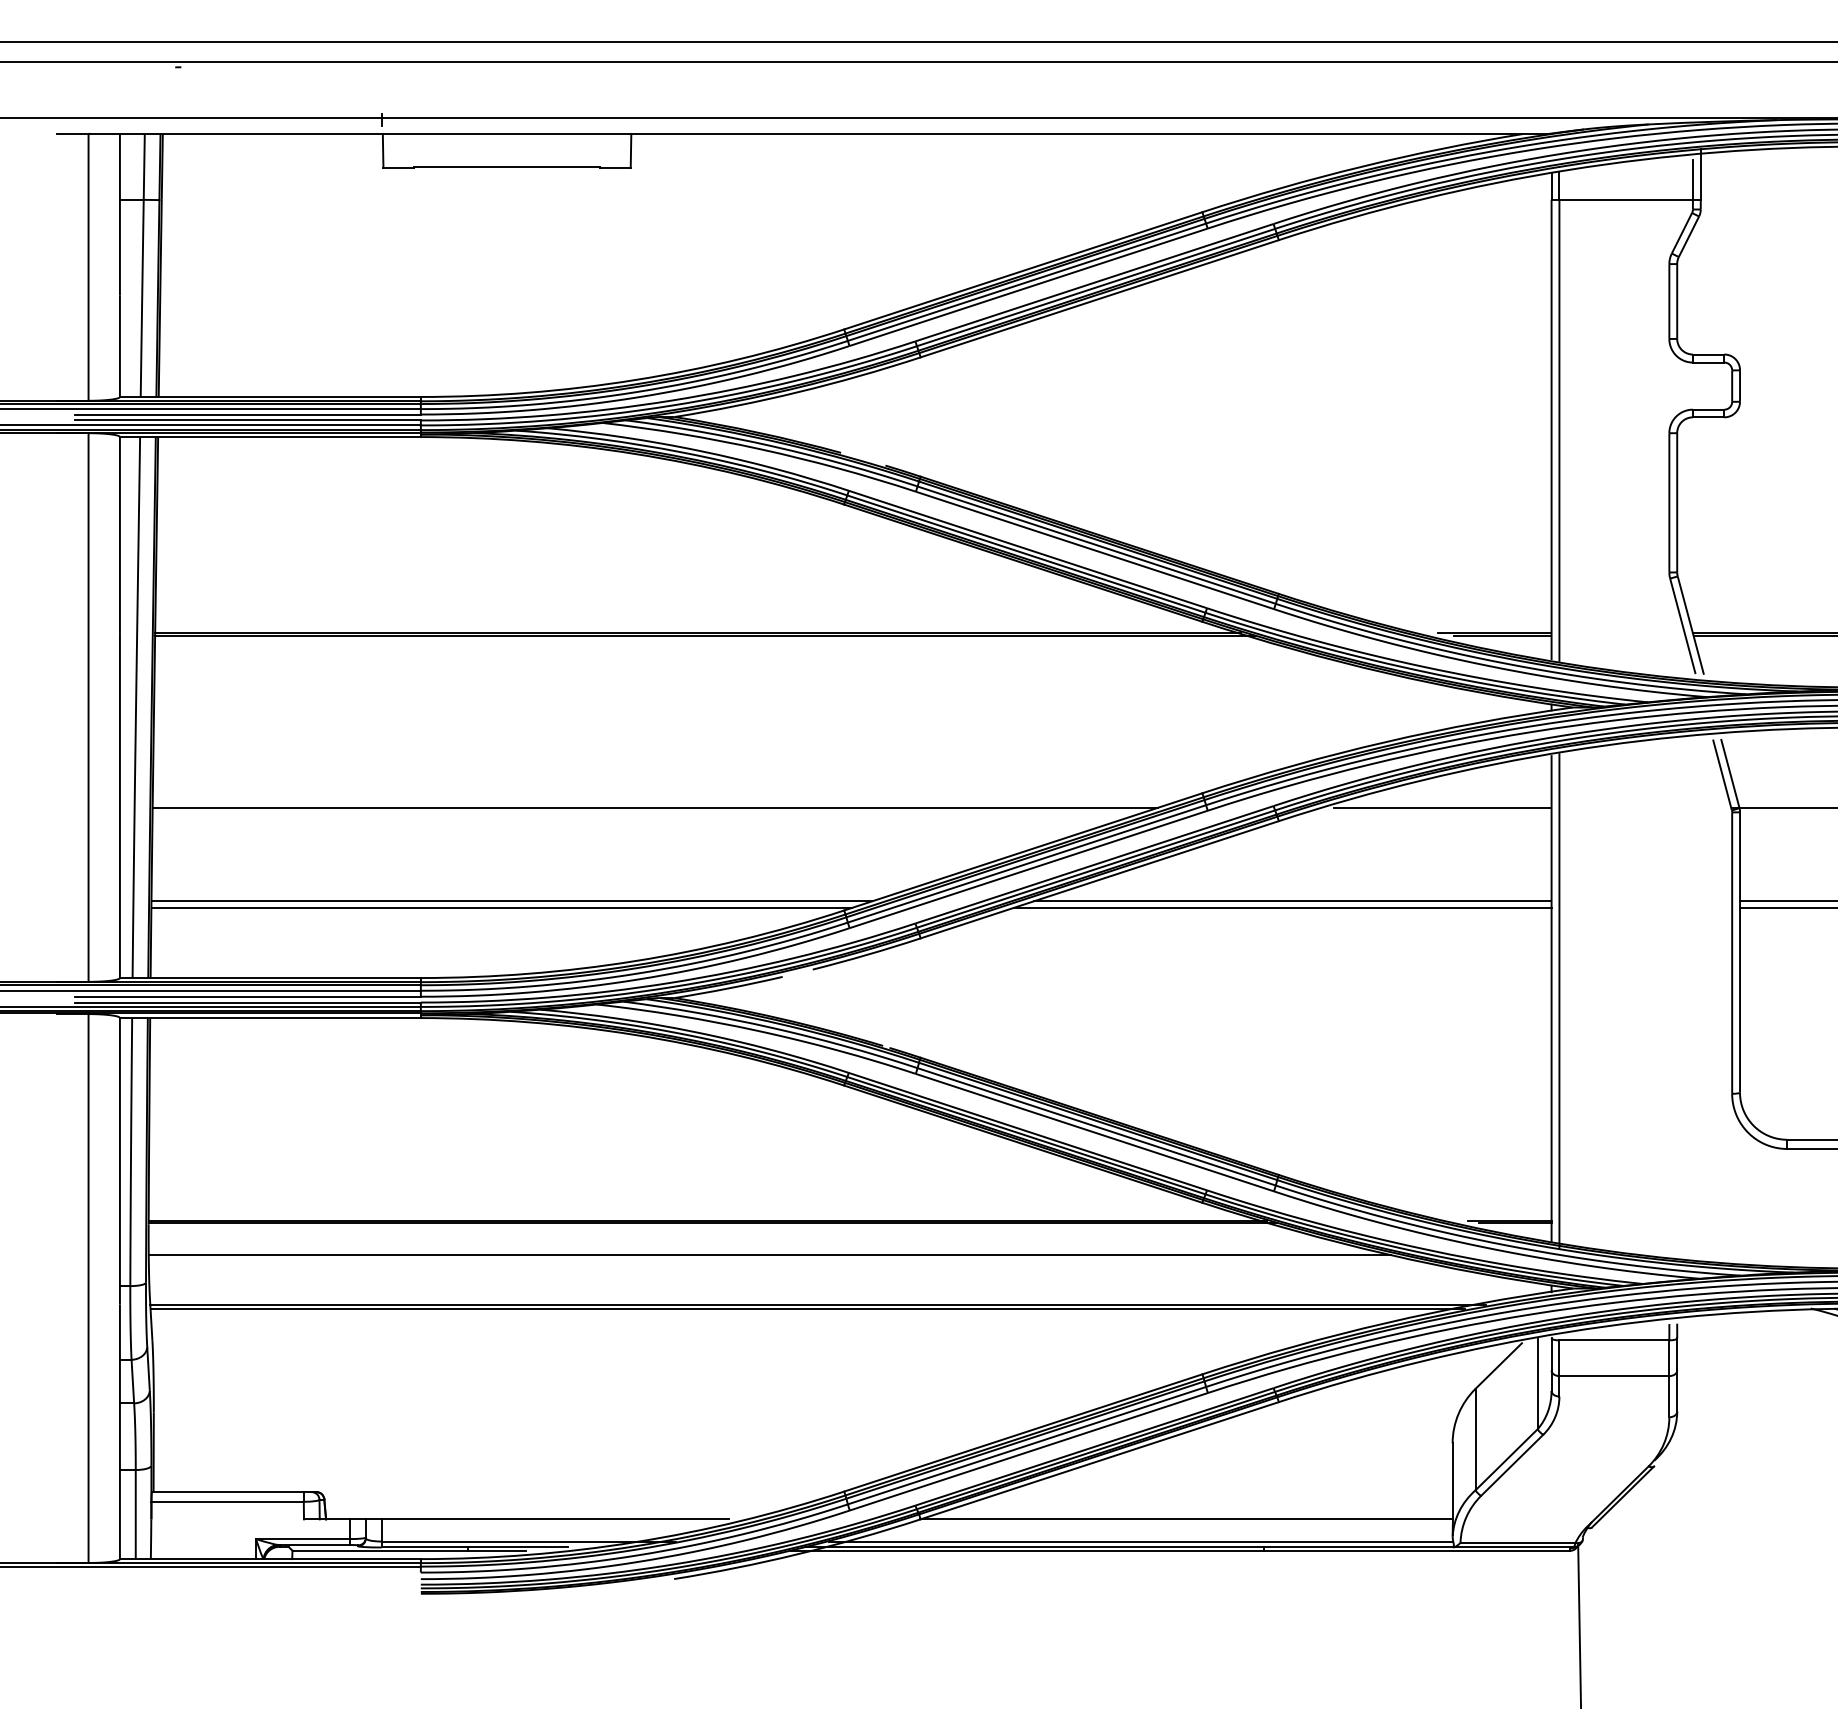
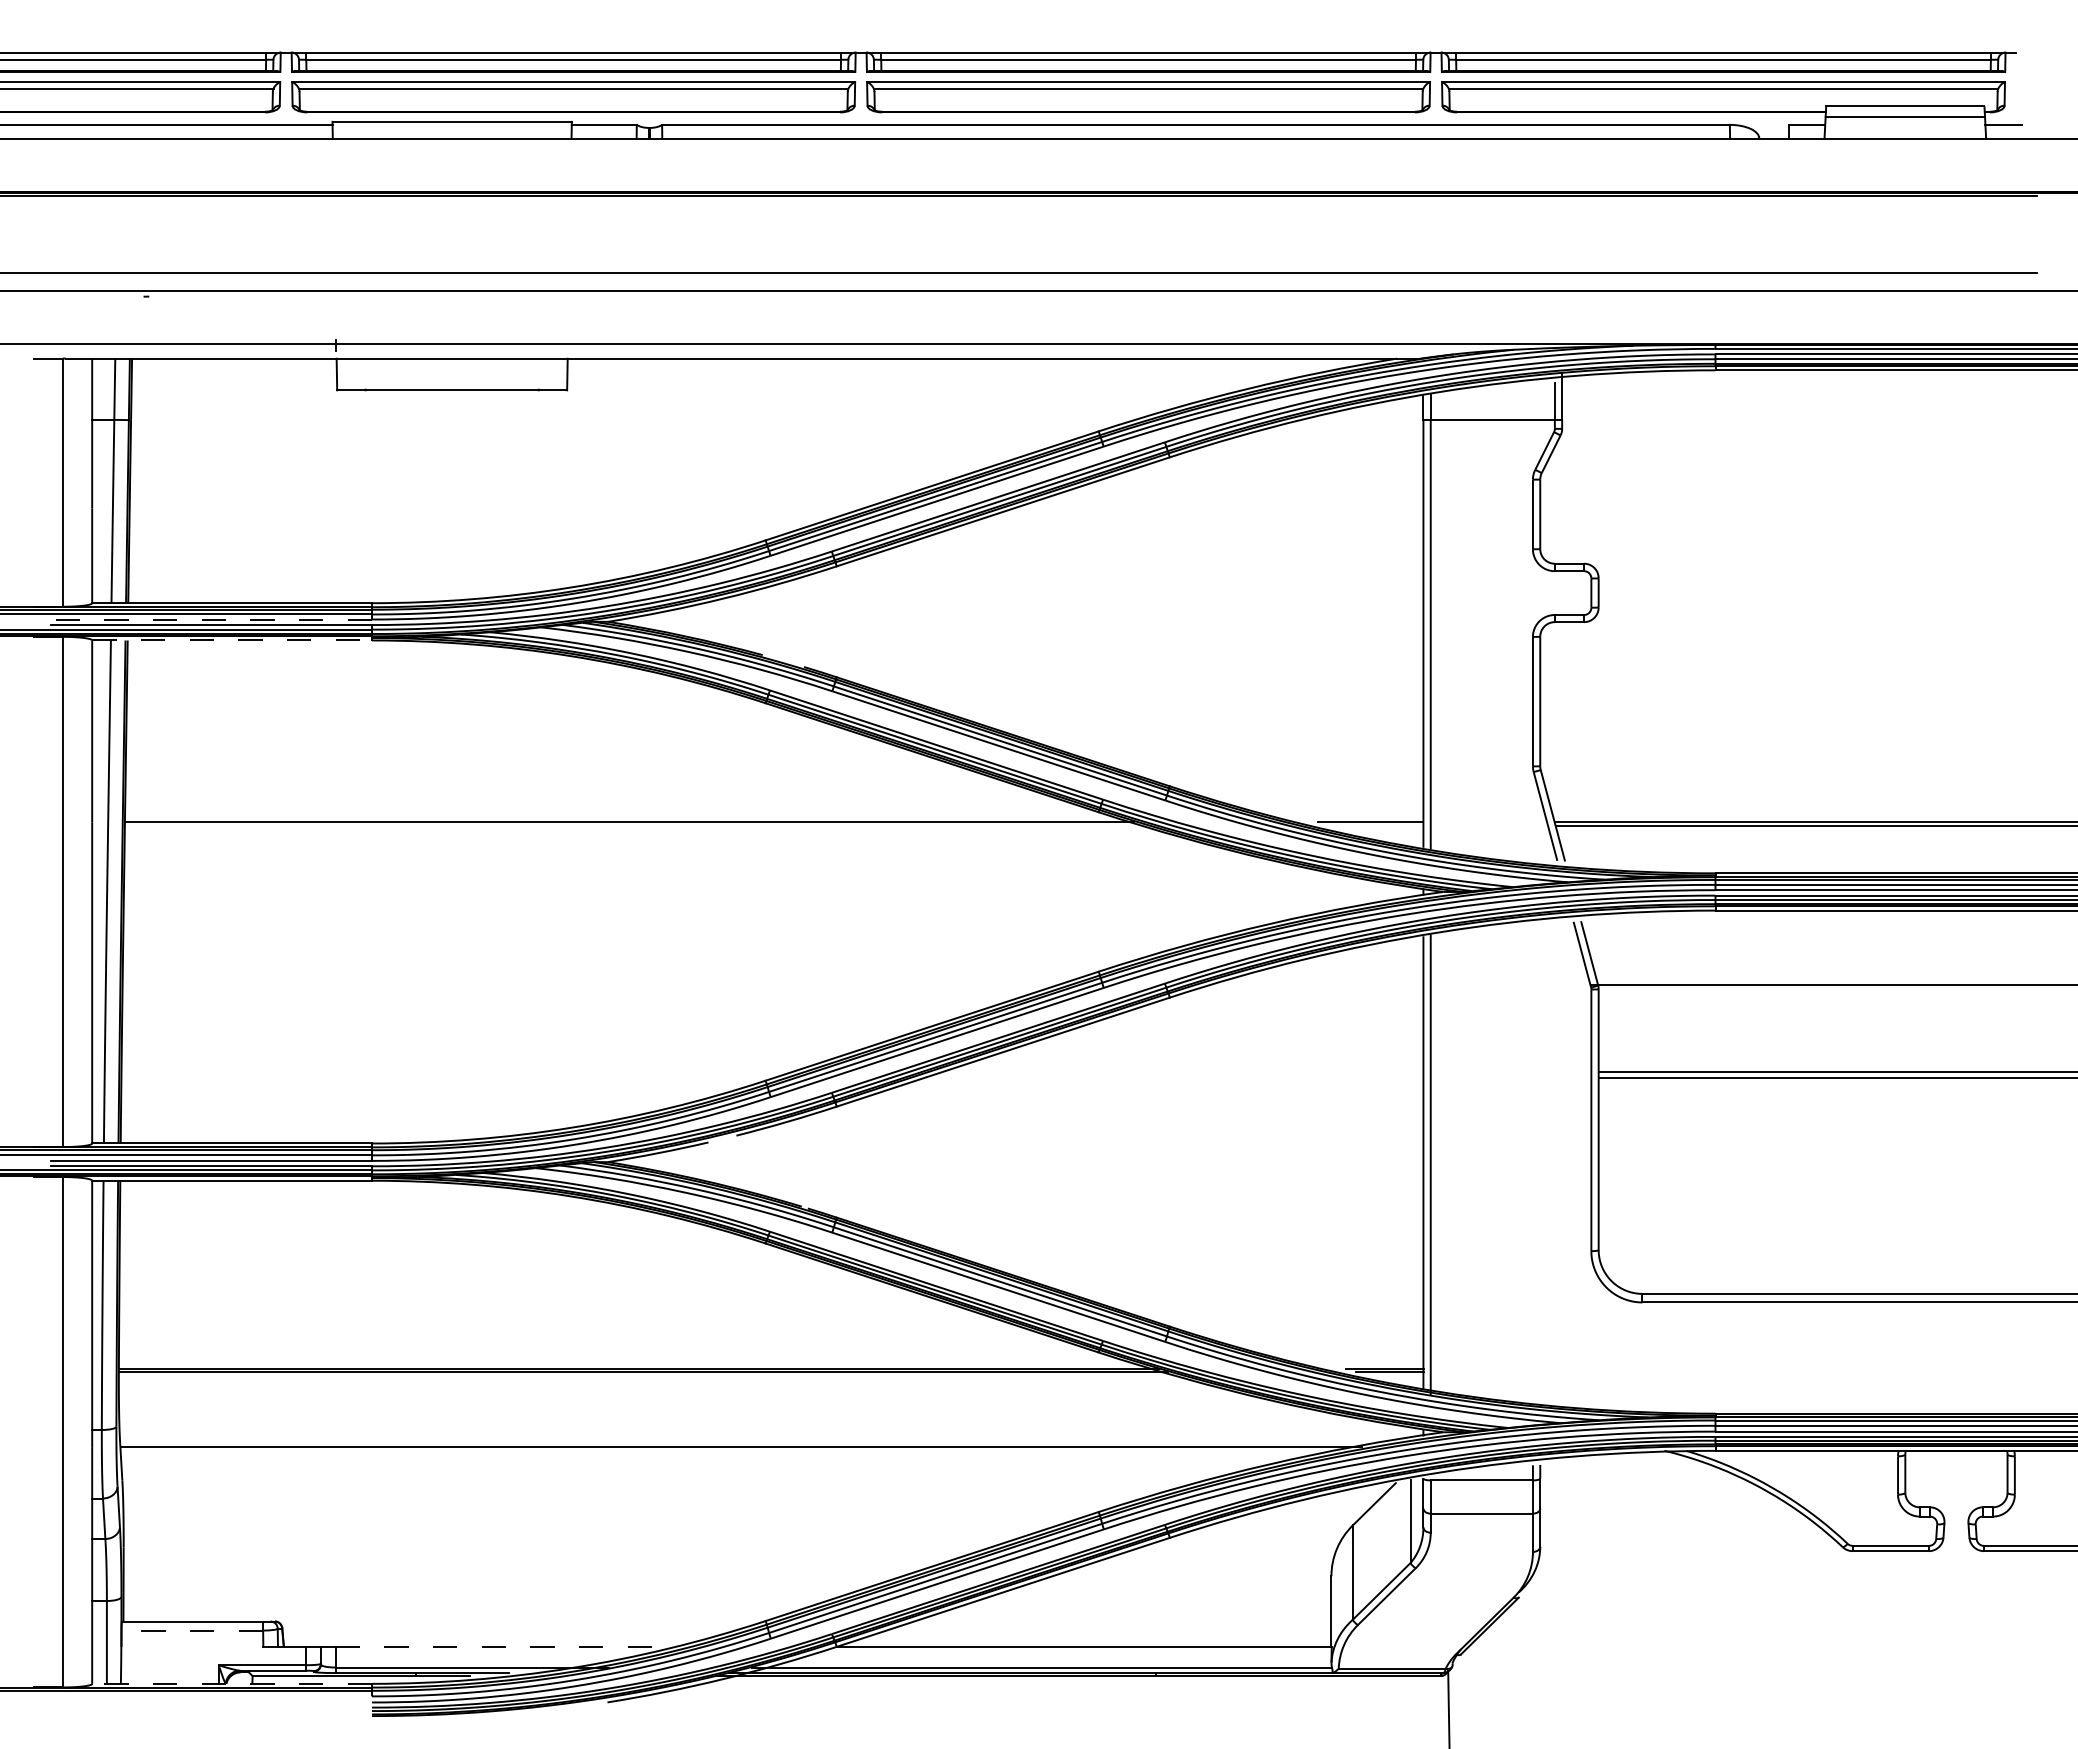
line: (248, 414) -> (211, 619), solid -> dashed
line: (270, 437) -> (232, 640), solid -> dashed
line: (705, 636) -> (636, 825), removed
line: (1503, 636) -> (1378, 825), removed
line: (654, 808) -> (589, 985), removed
line: (1443, 808) -> (1322, 985), removed
line: (511, 901) -> (456, 1072), removed
line: (1292, 901) -> (1182, 1072), removed
line: (502, 908) -> (447, 1078), removed
line: (1282, 908) -> (1173, 1078), removed
line: (769, 1255) -> (696, 1401), removed
line: (807, 1308) -> (731, 1450), removed
line: (227, 1501) -> (192, 1630), solid -> dashed
line: (555, 1518) -> (497, 1646), solid -> dashed
line: (270, 1558) -> (232, 1683), solid -> dashed

